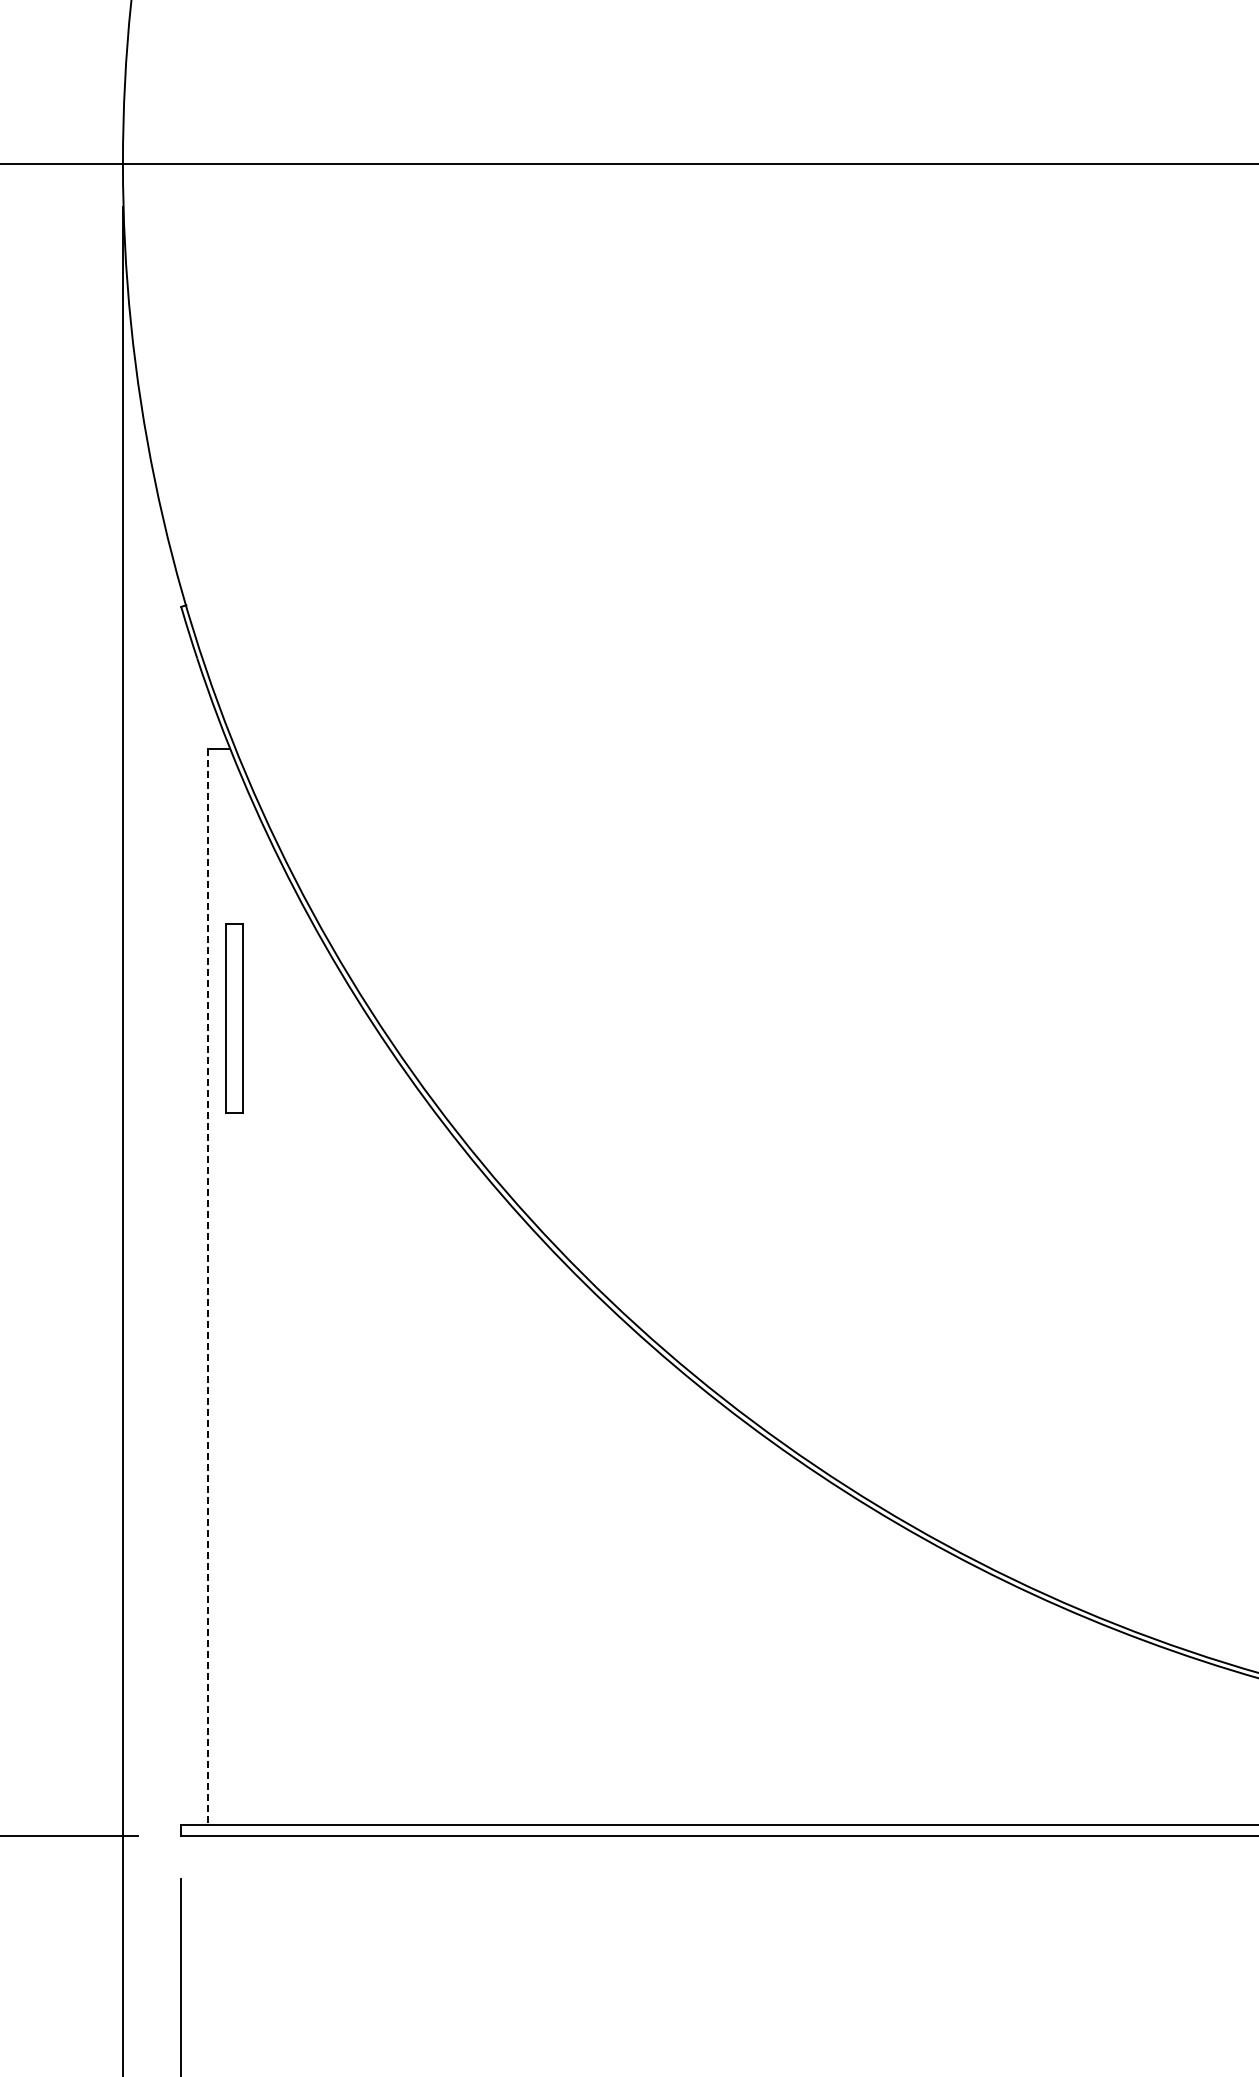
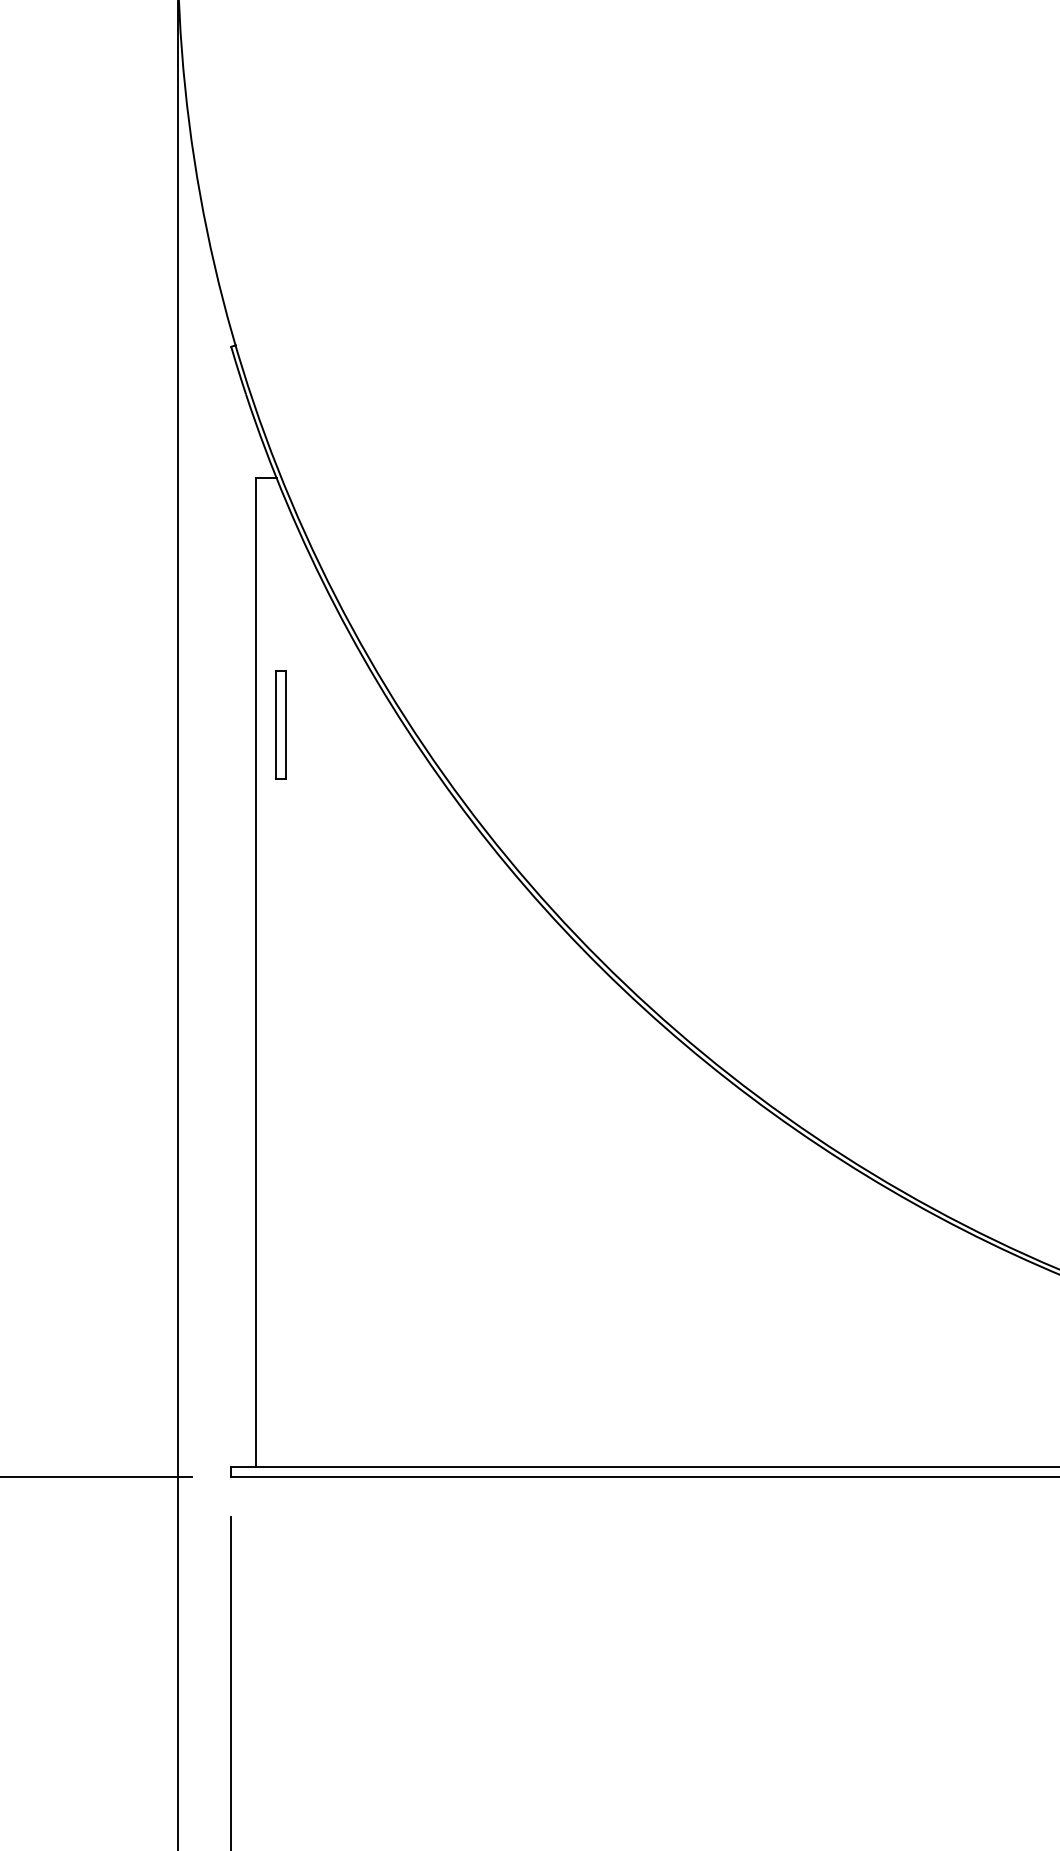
part: (234, 1017) -> (280, 724), size x0.62
line: (207, 1287) -> (255, 972), dashed -> solid

